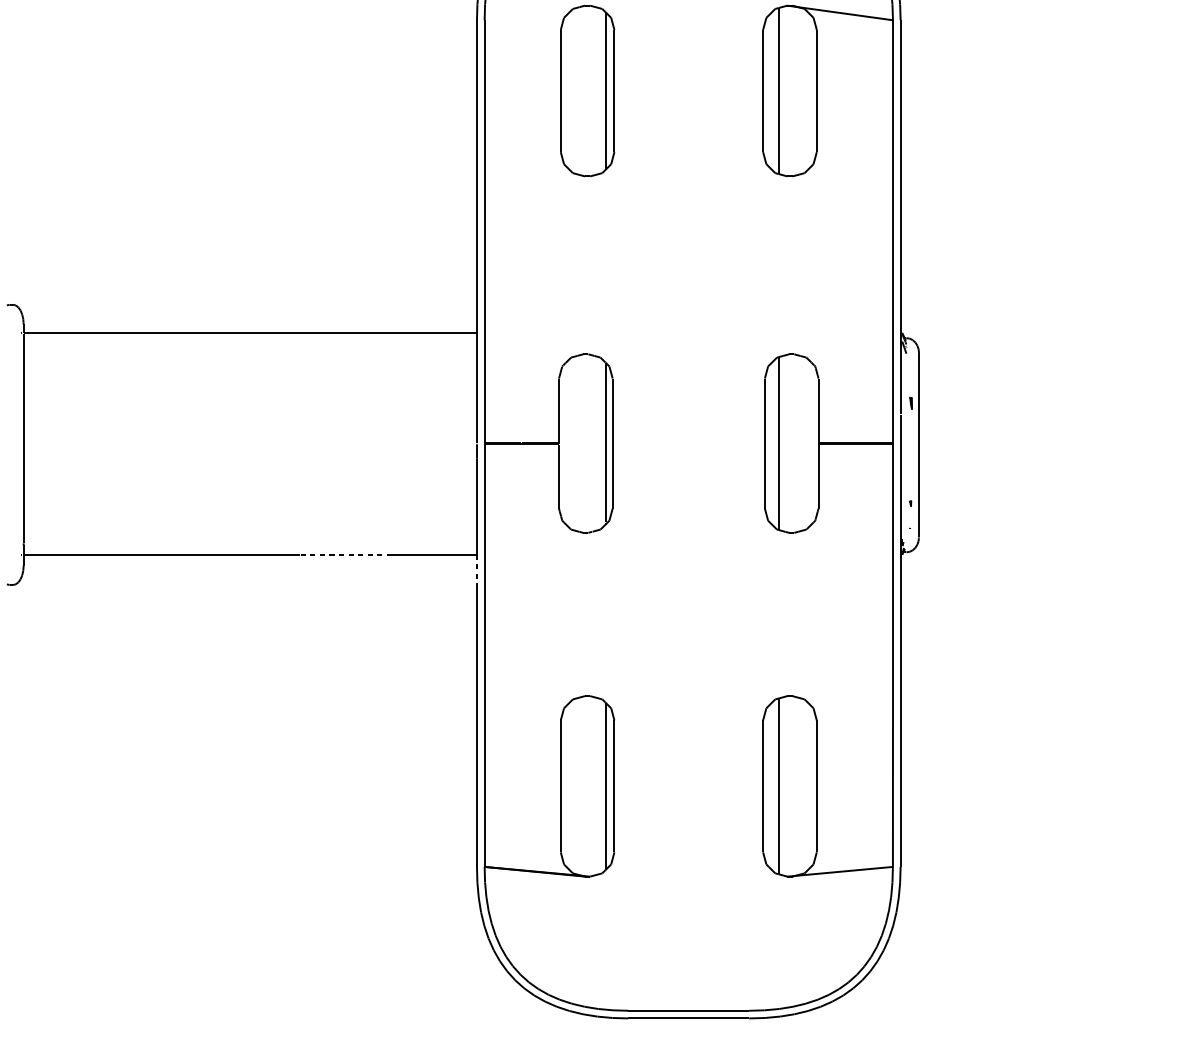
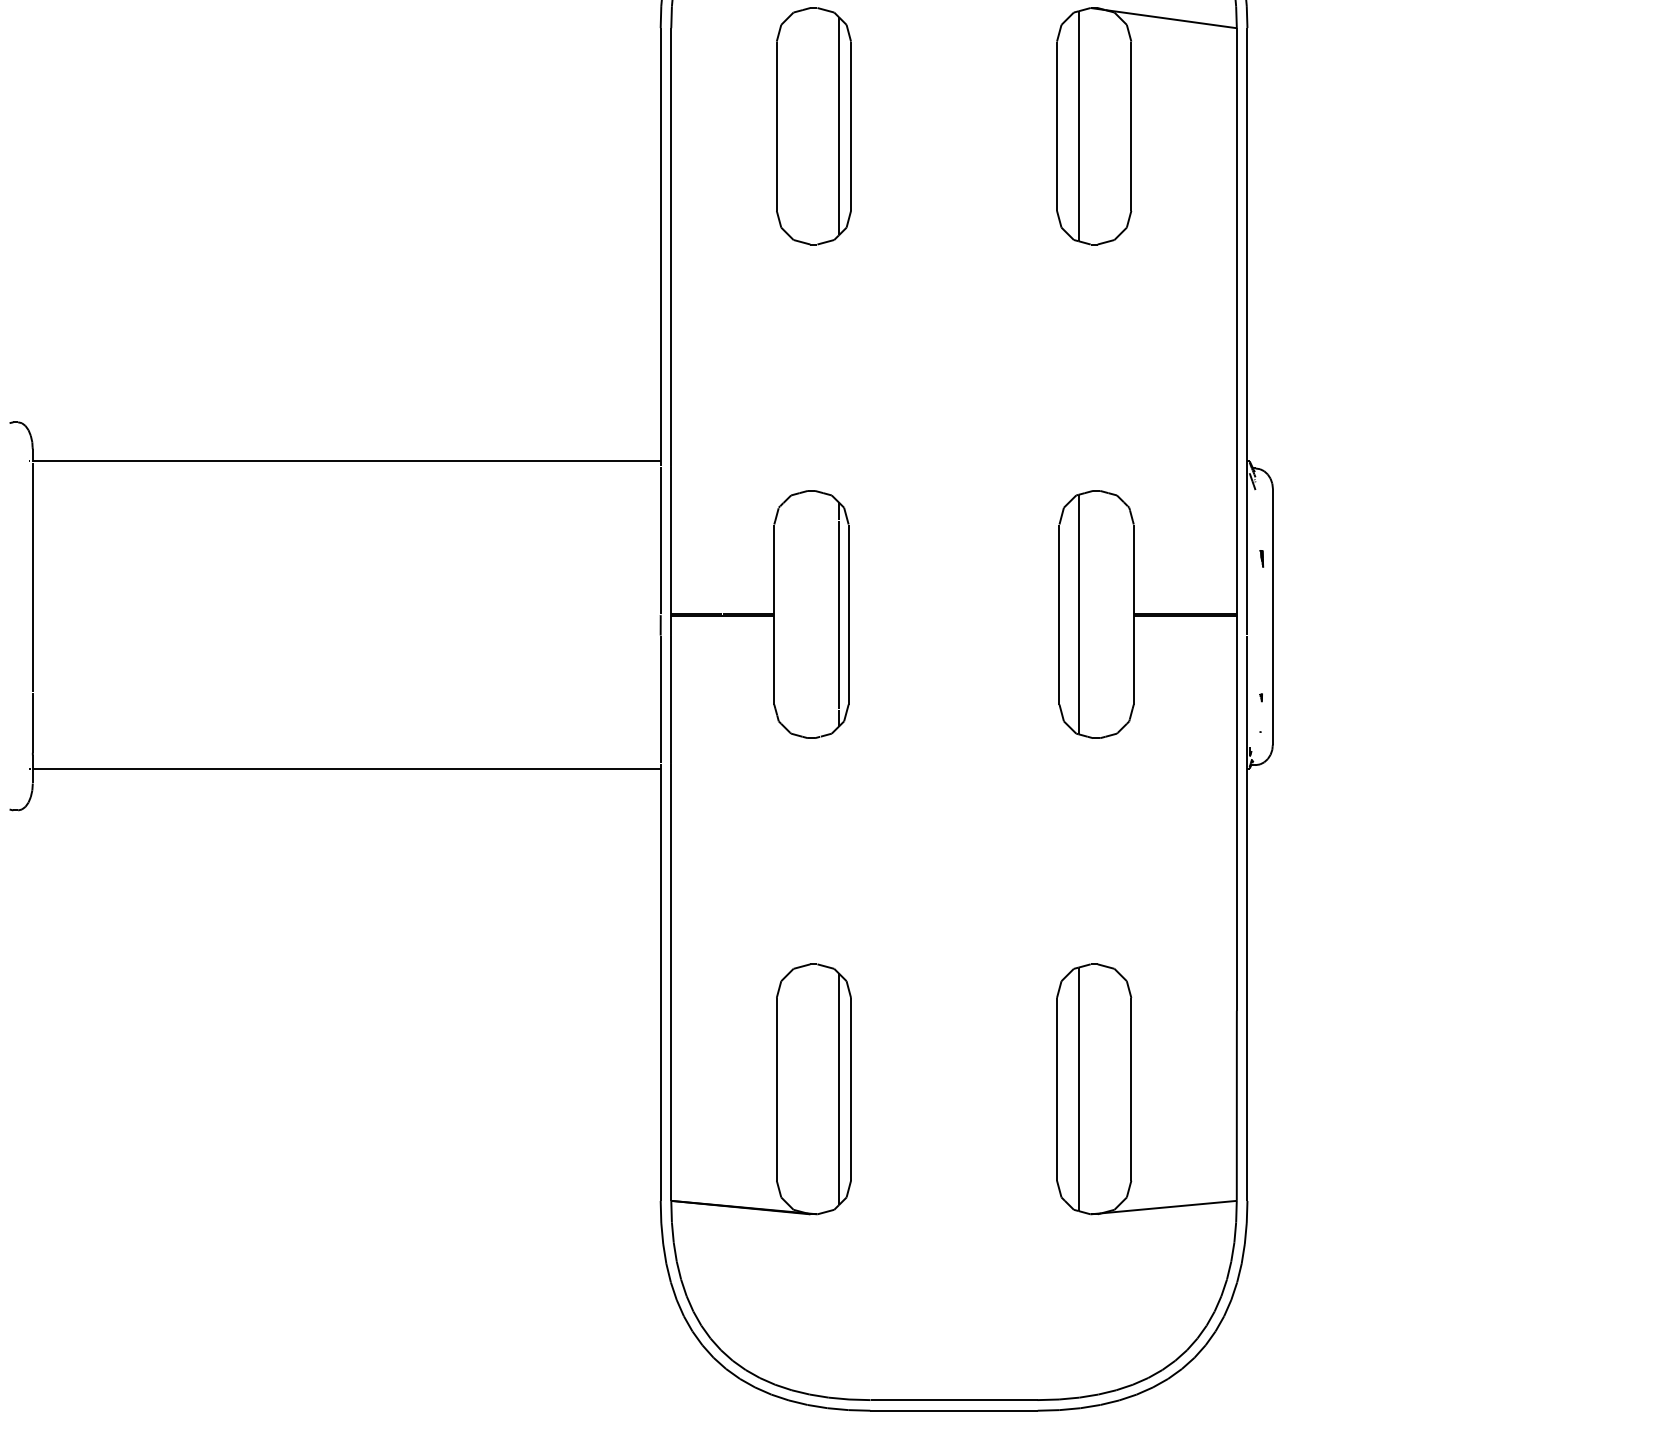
line: (346, 554) -> (479, 768), dashed -> solid
line: (476, 569) -> (660, 789), dashed -> solid

